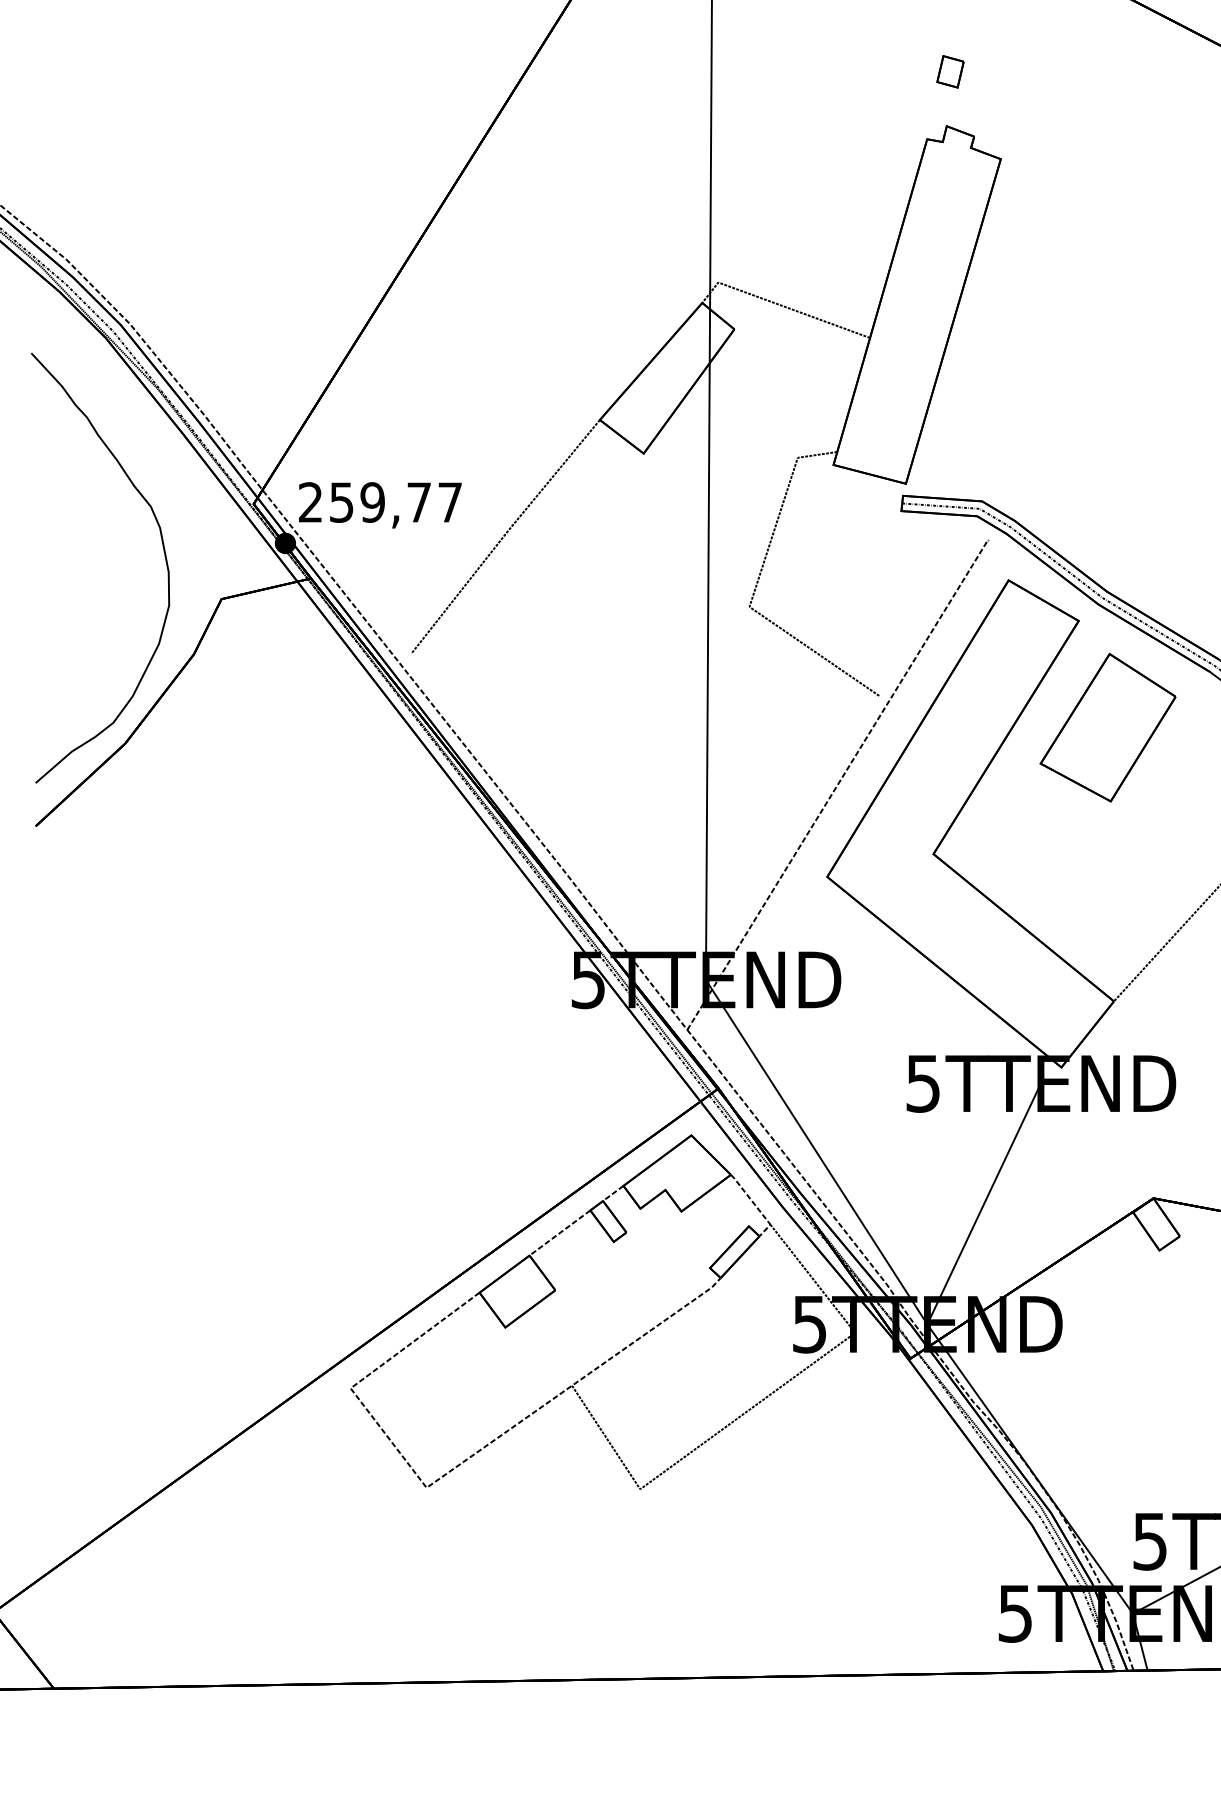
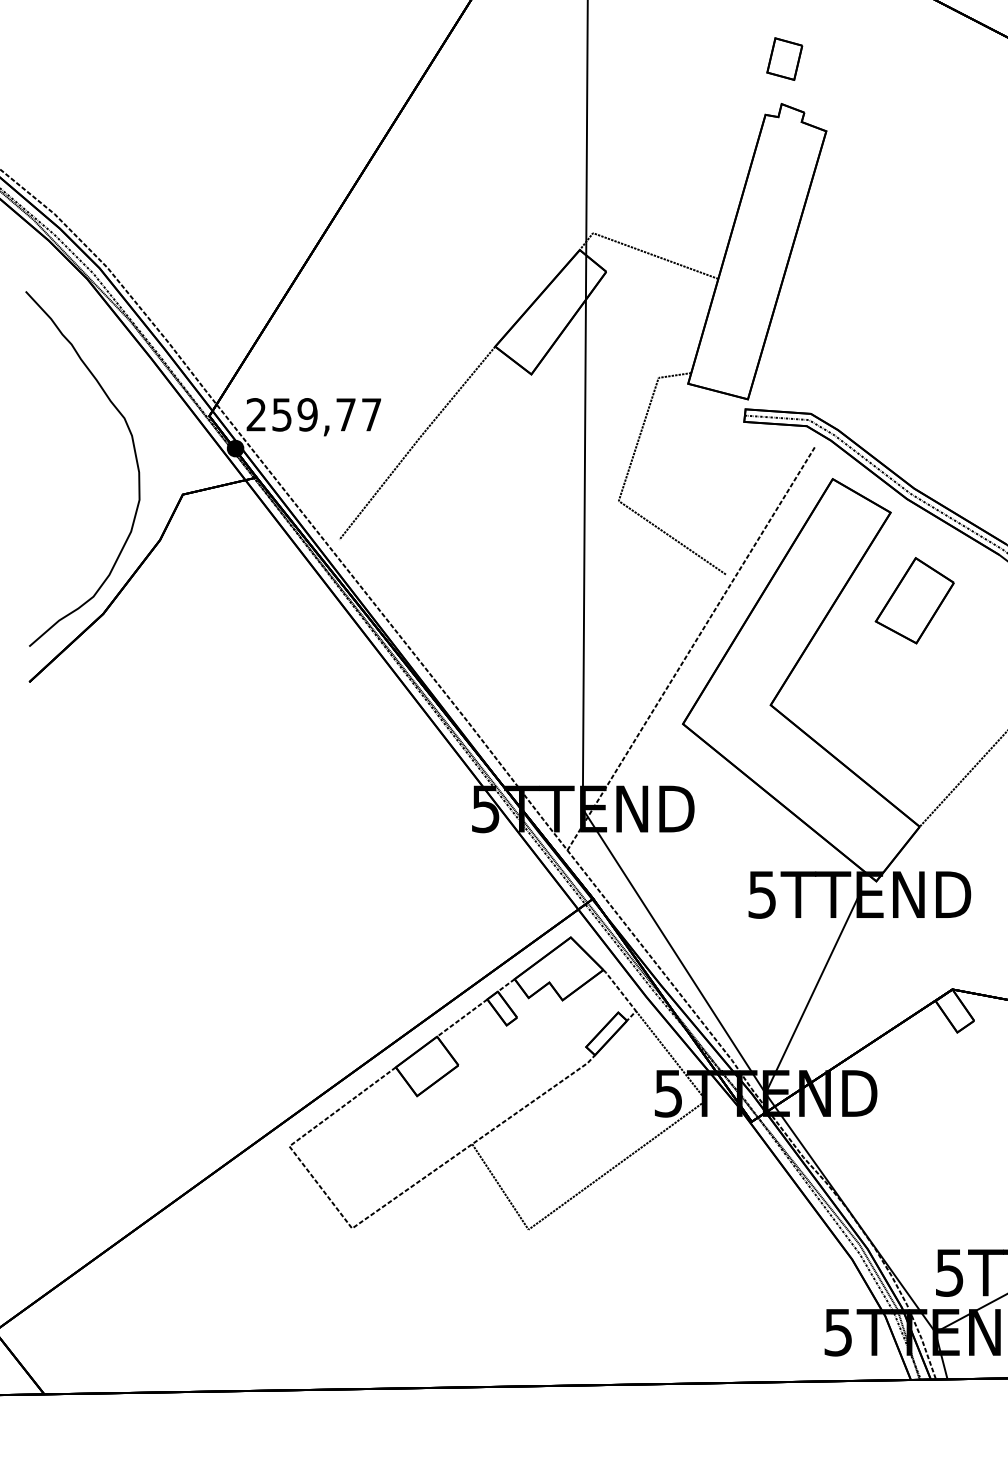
part: (950, 71) -> (784, 58), size x1.6
part: (1107, 727) -> (914, 600), size x0.7

